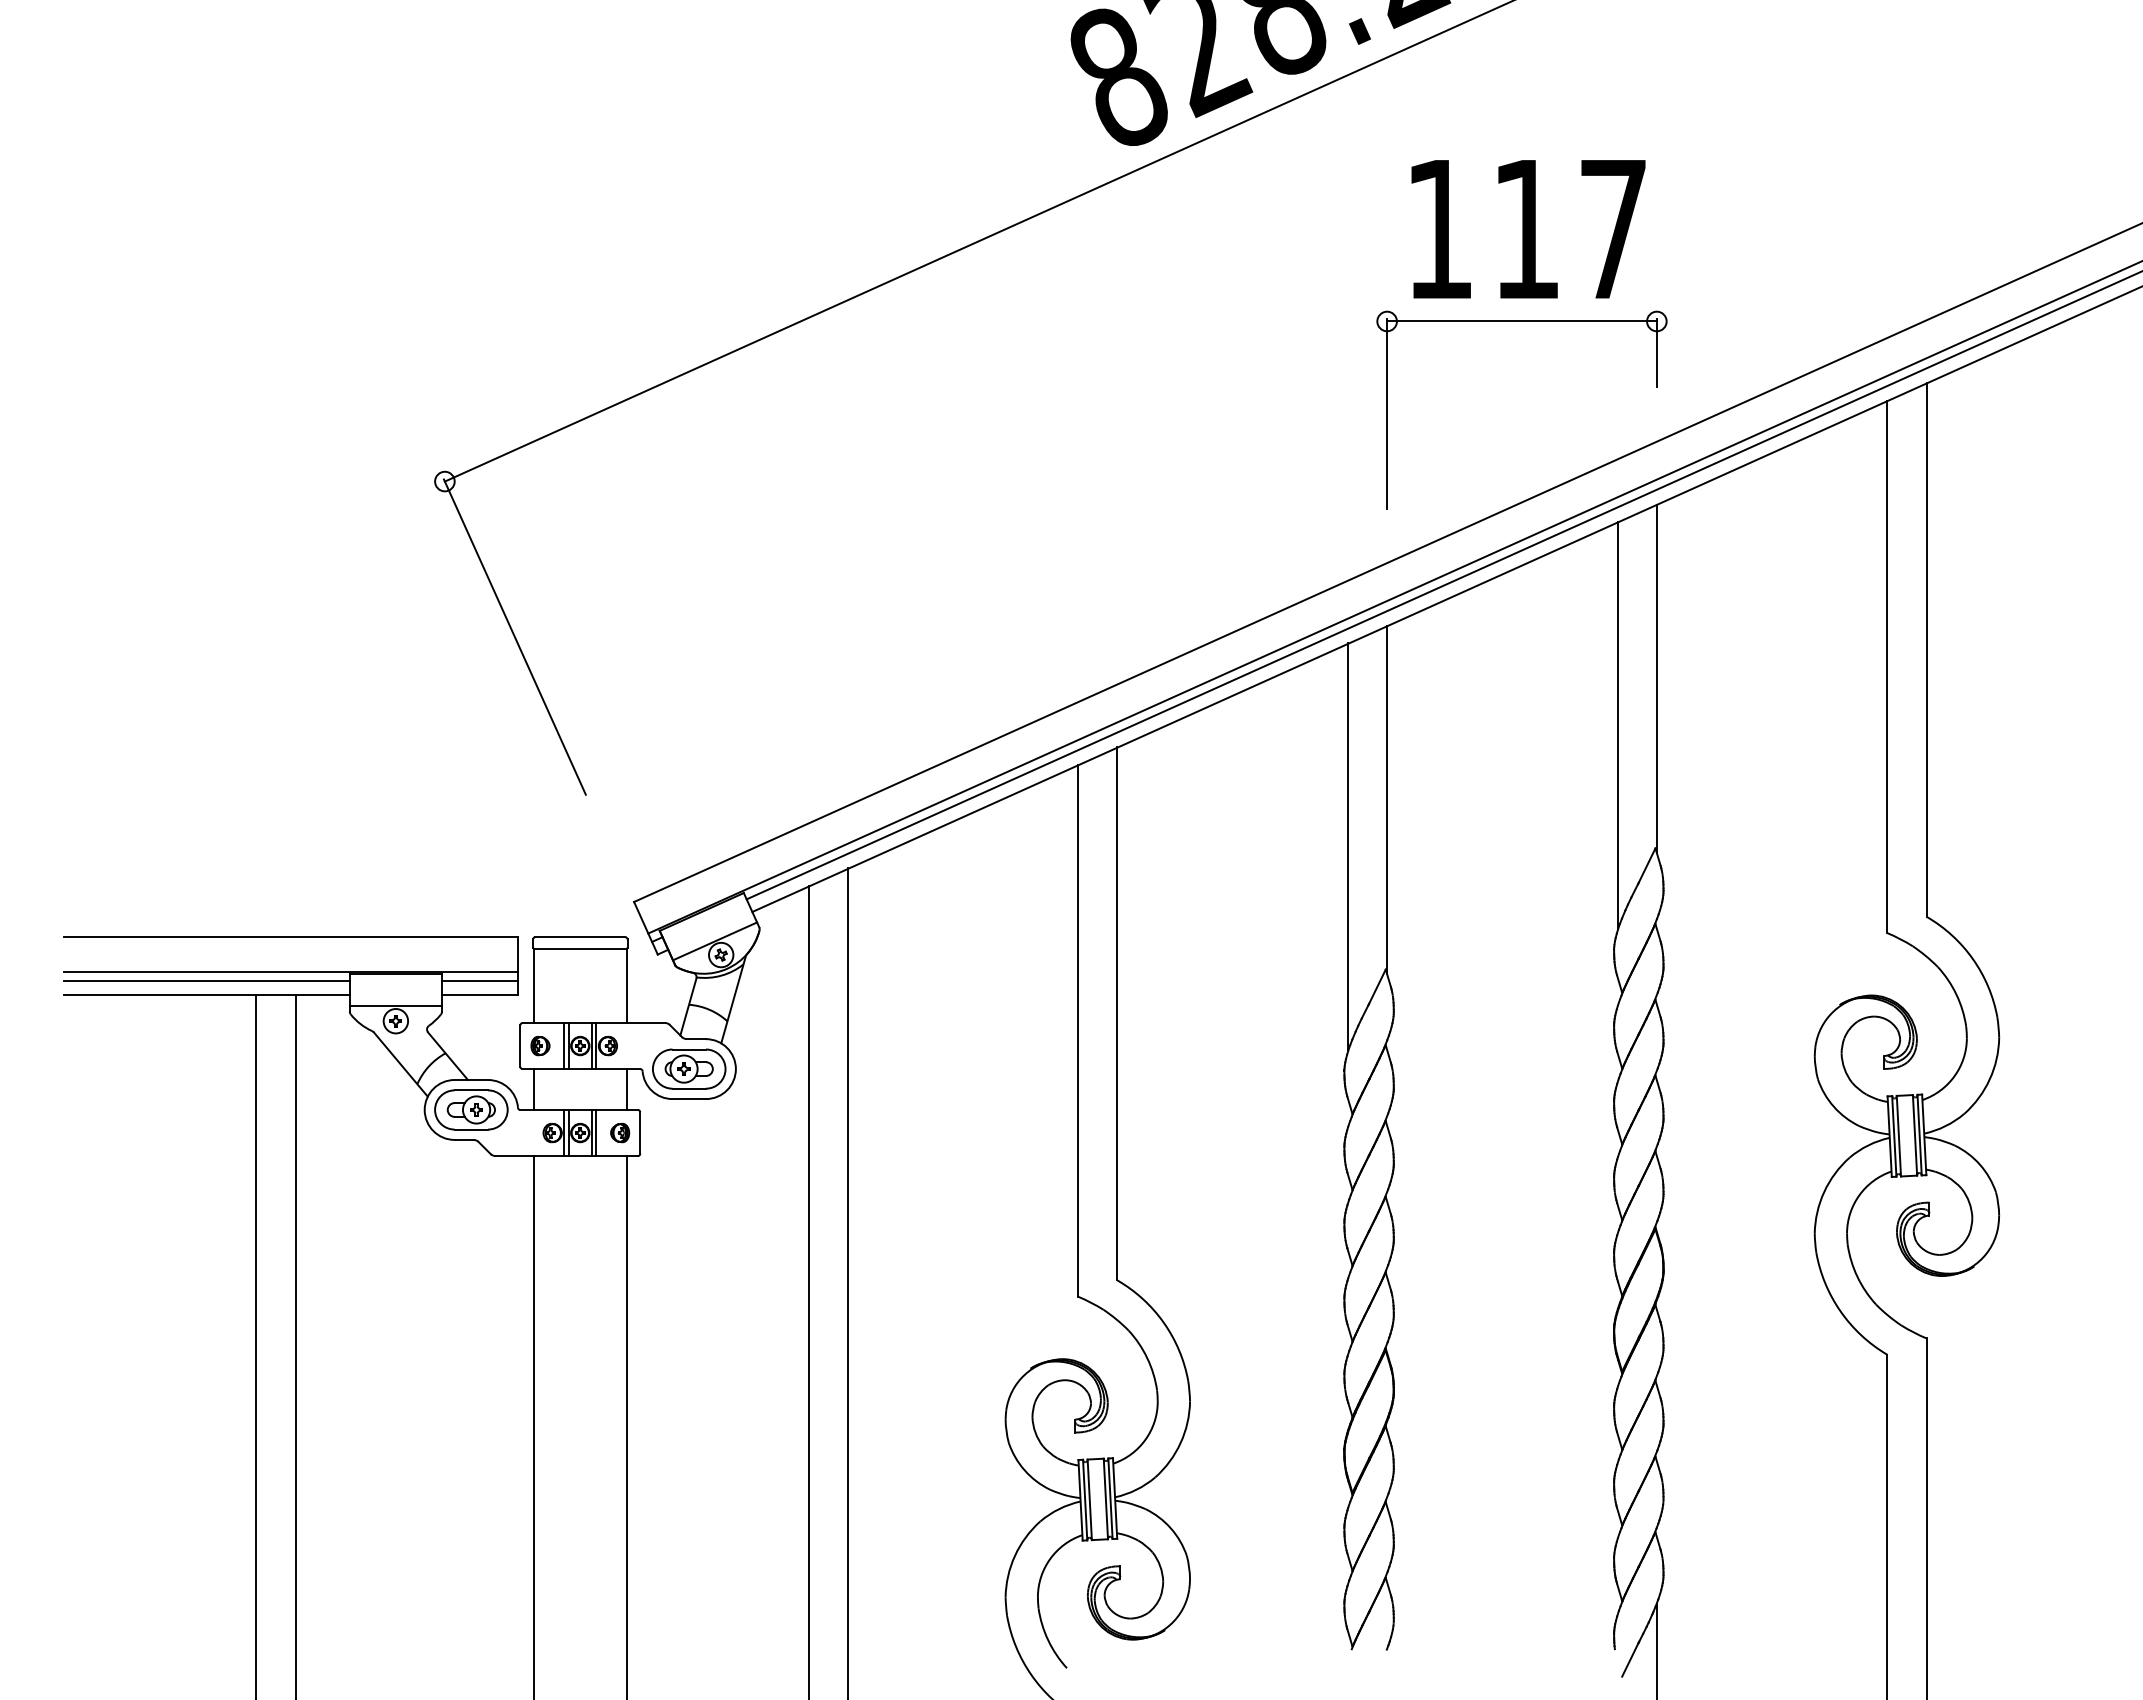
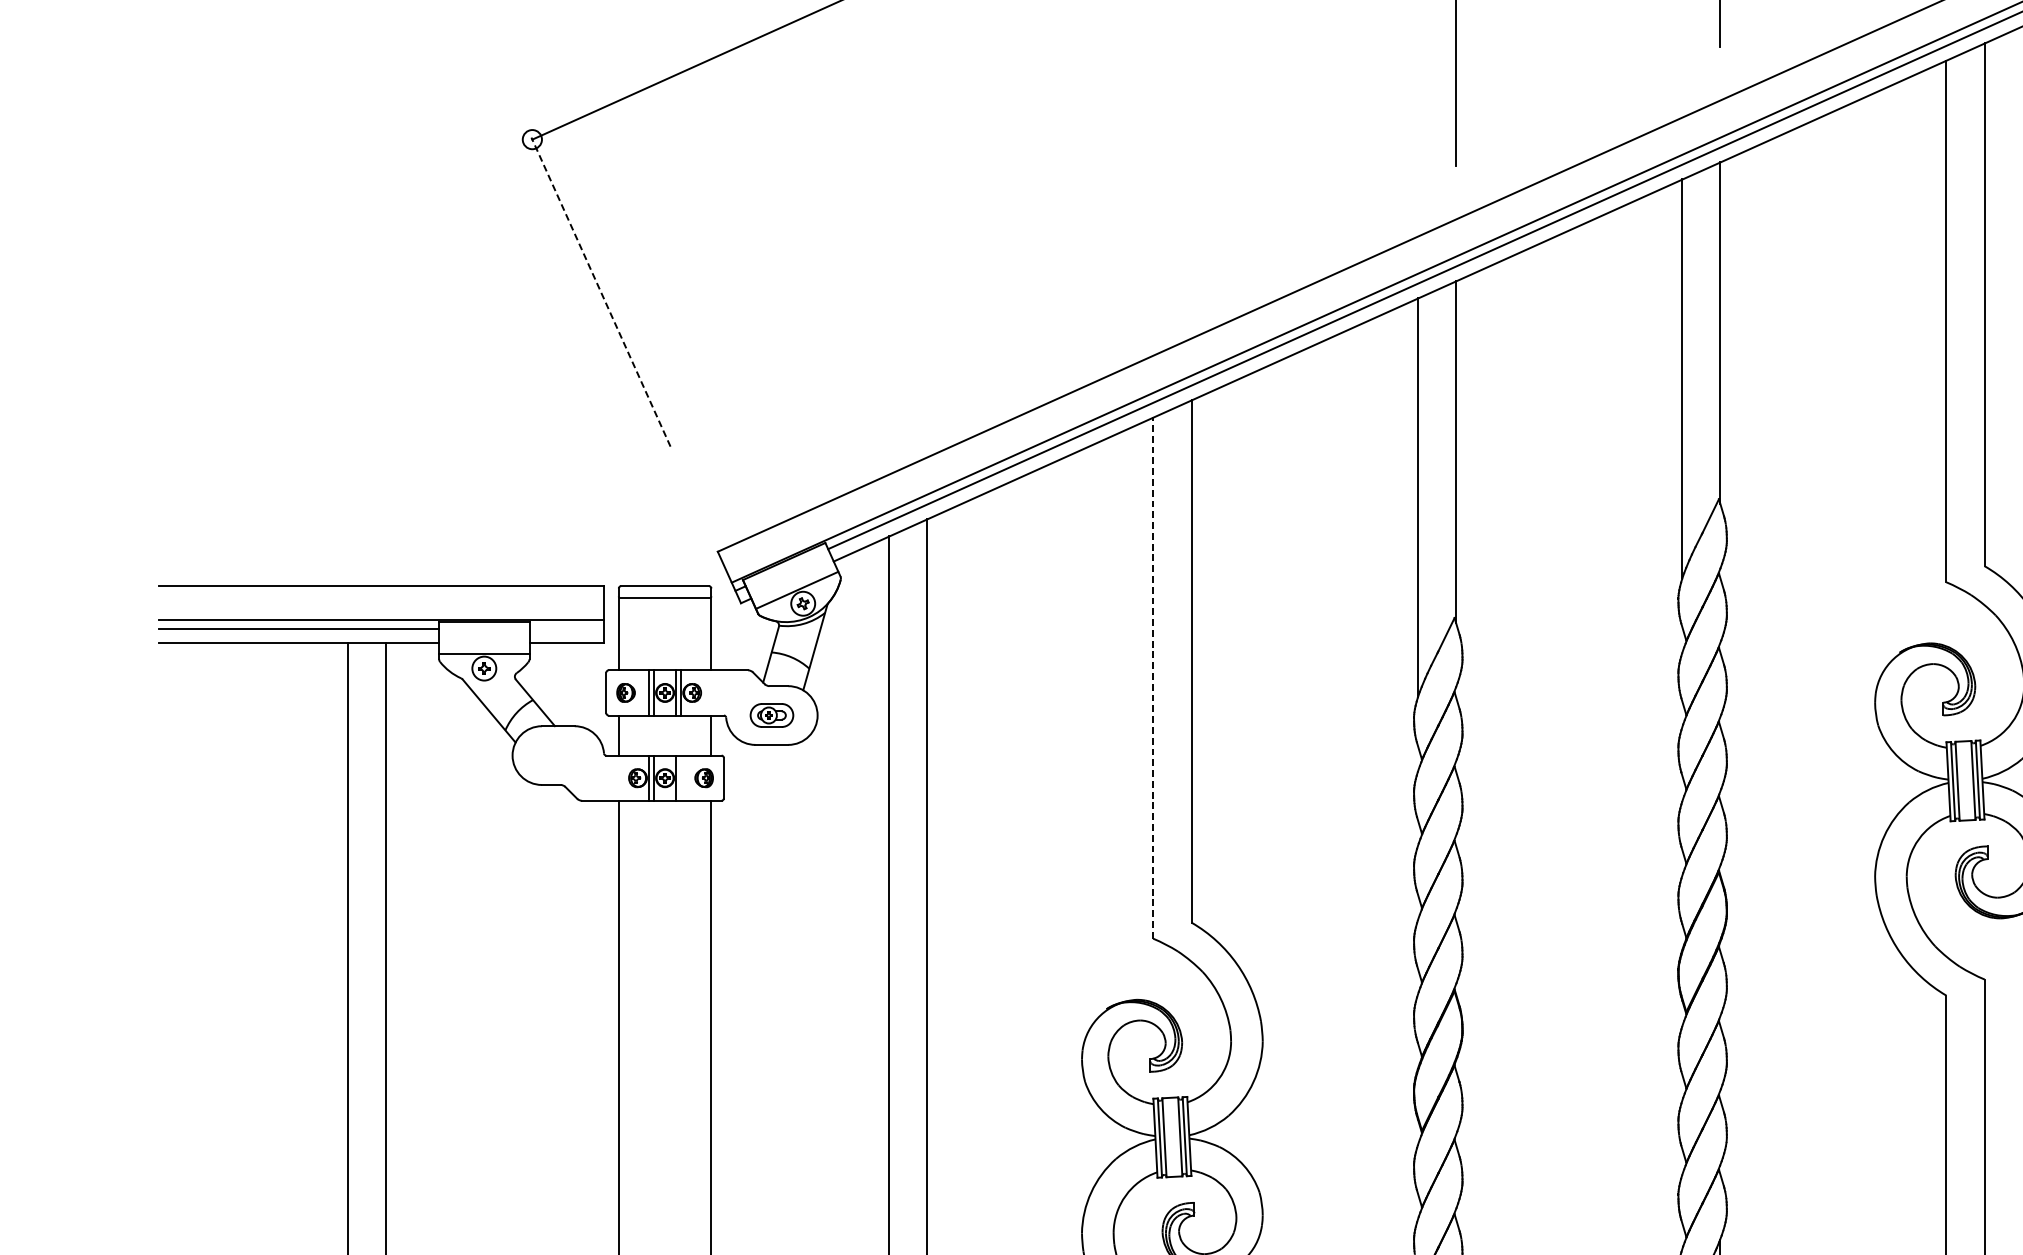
line: (514, 637) -> (600, 292), solid -> dashed
line: (480, 980) -> (567, 628), removed
line: (1078, 1030) -> (1153, 677), solid -> dashed
part: (689, 1068) -> (772, 714), size x0.6
part: (471, 1109) -> (558, 755), removed
line: (596, 1132) -> (680, 777), removed

